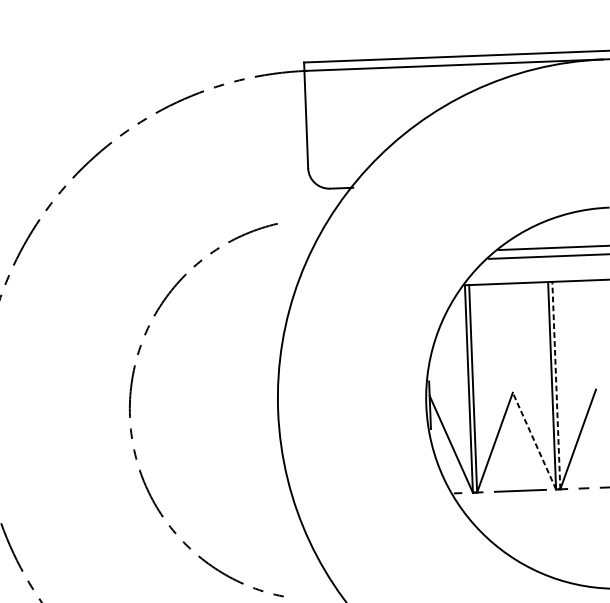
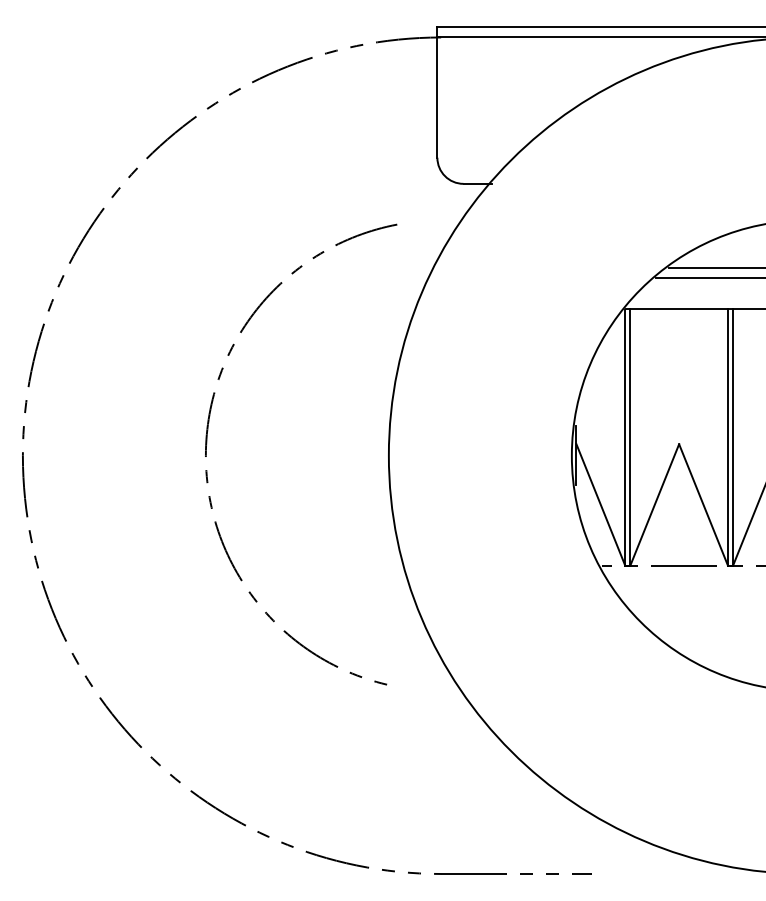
line: (556, 384) -> (733, 436), dashed -> solid
line: (534, 440) -> (703, 504), dashed -> solid

